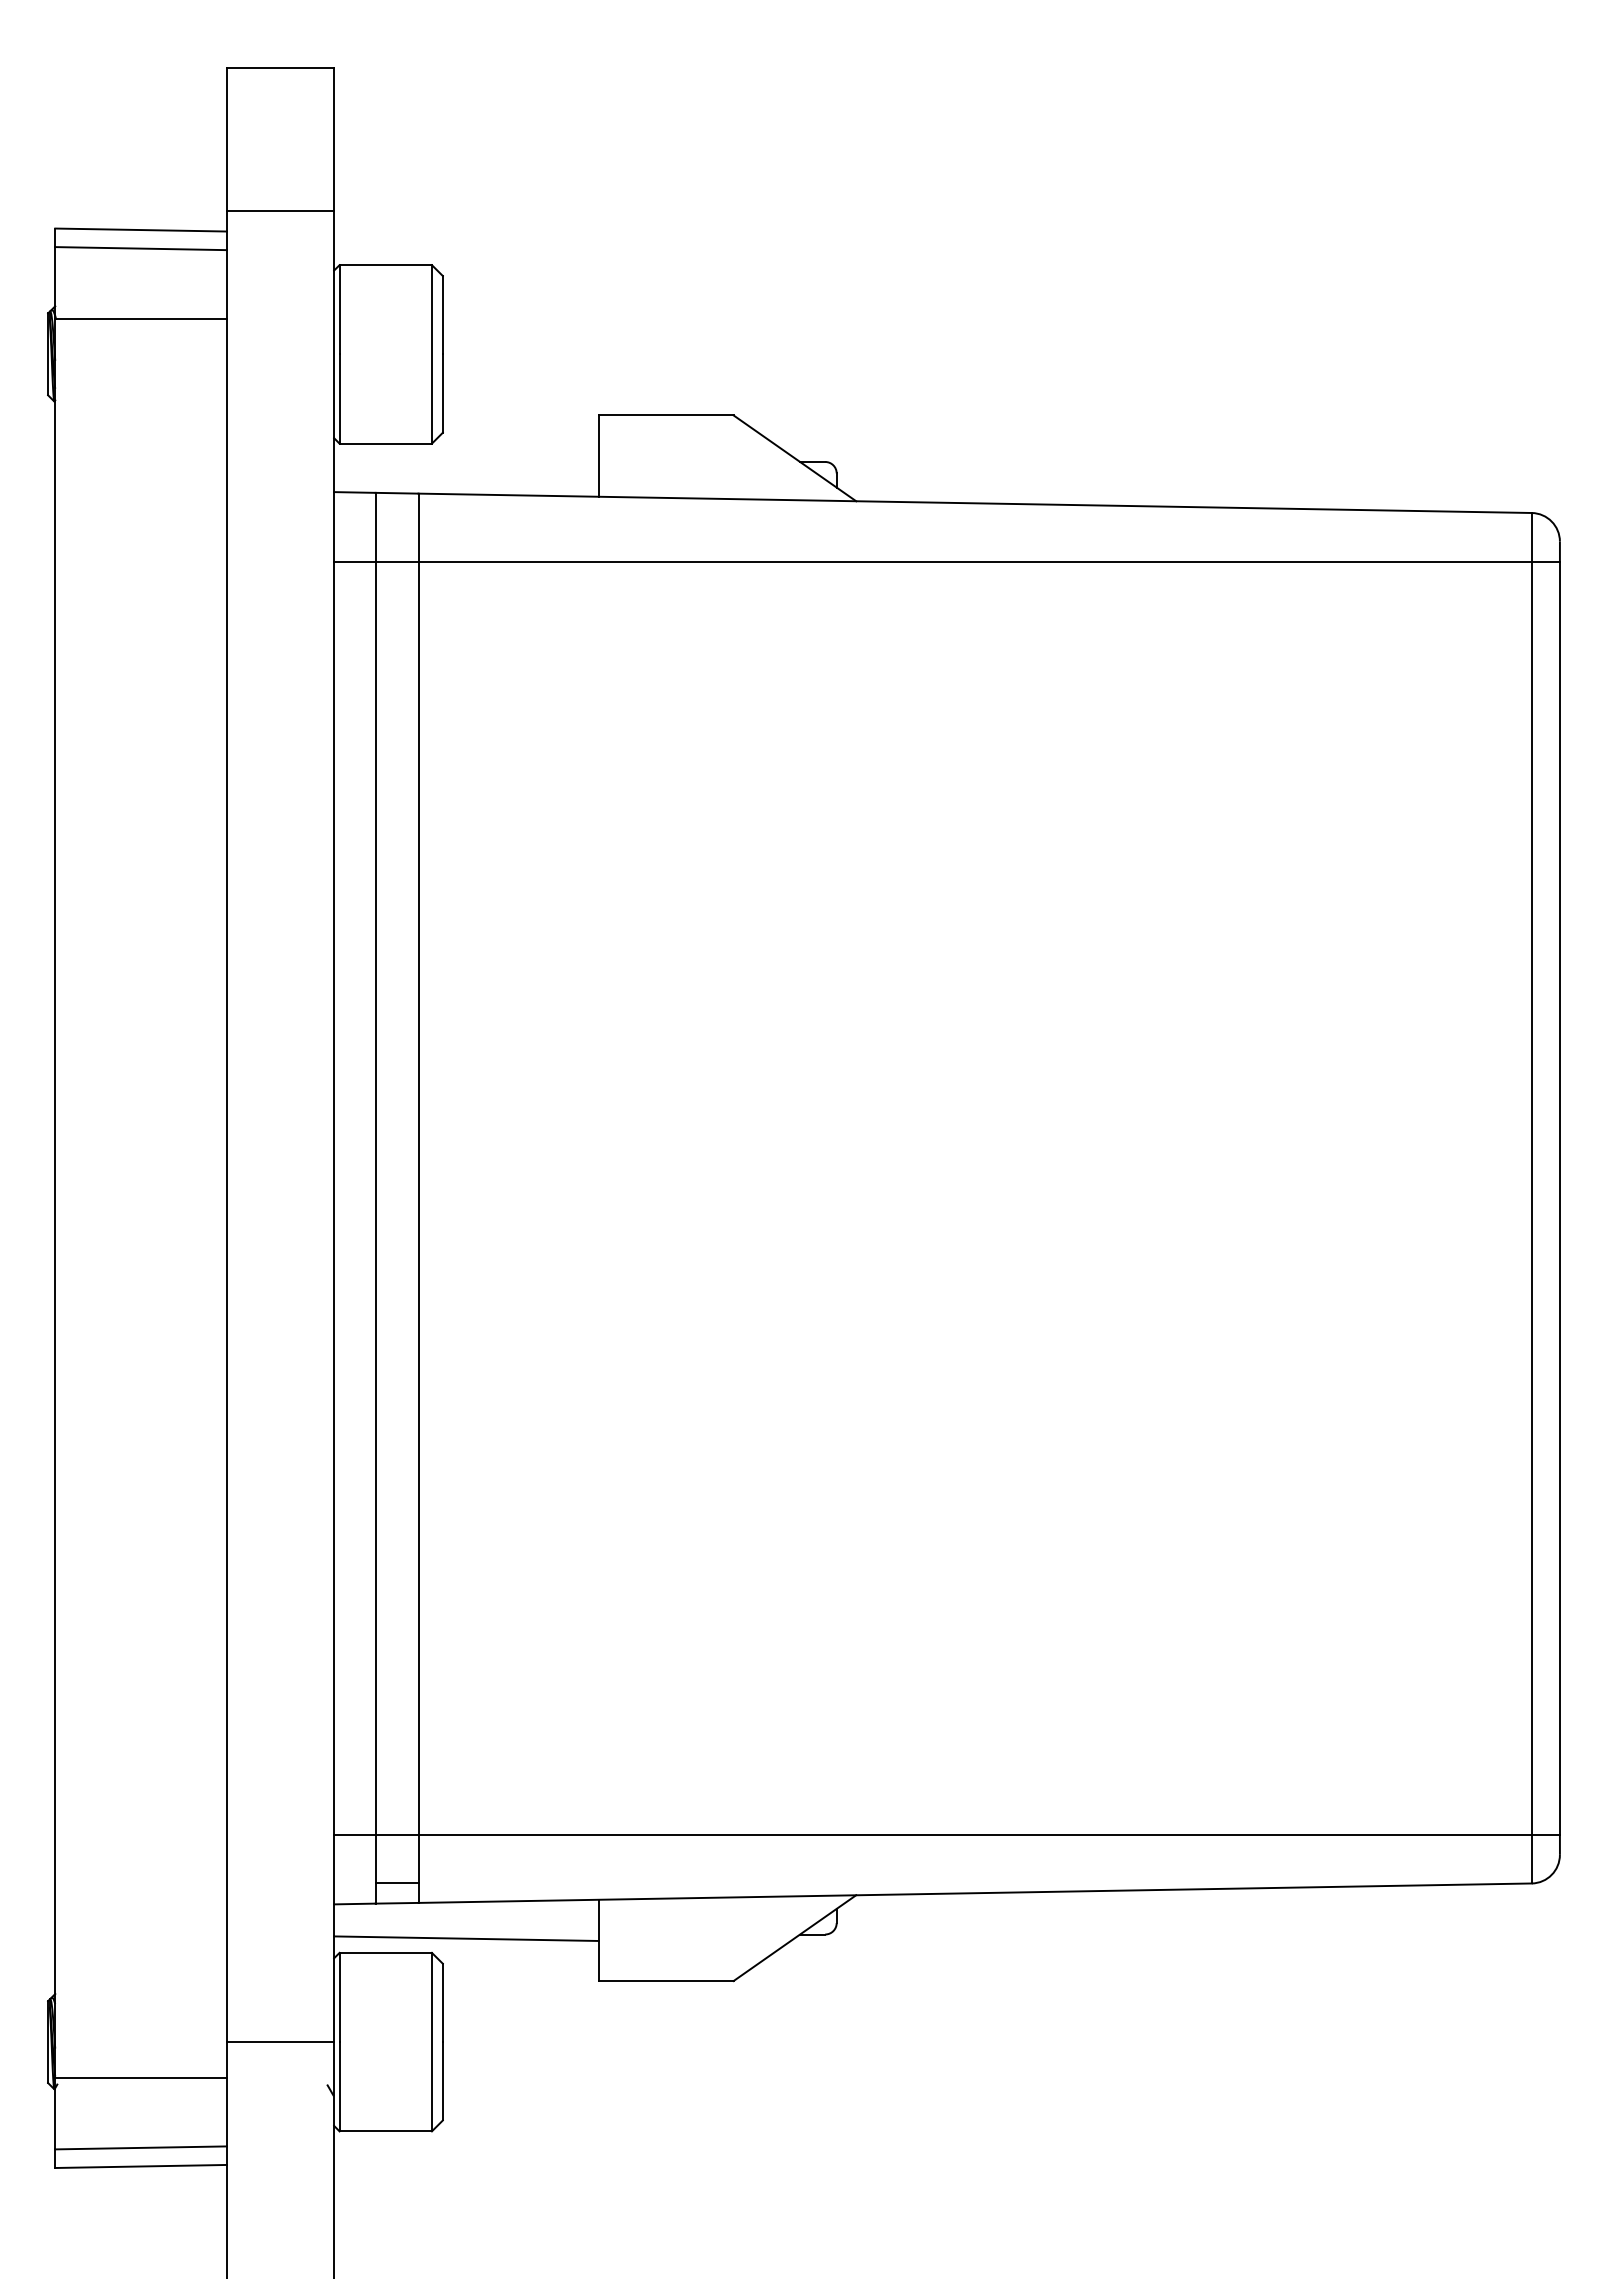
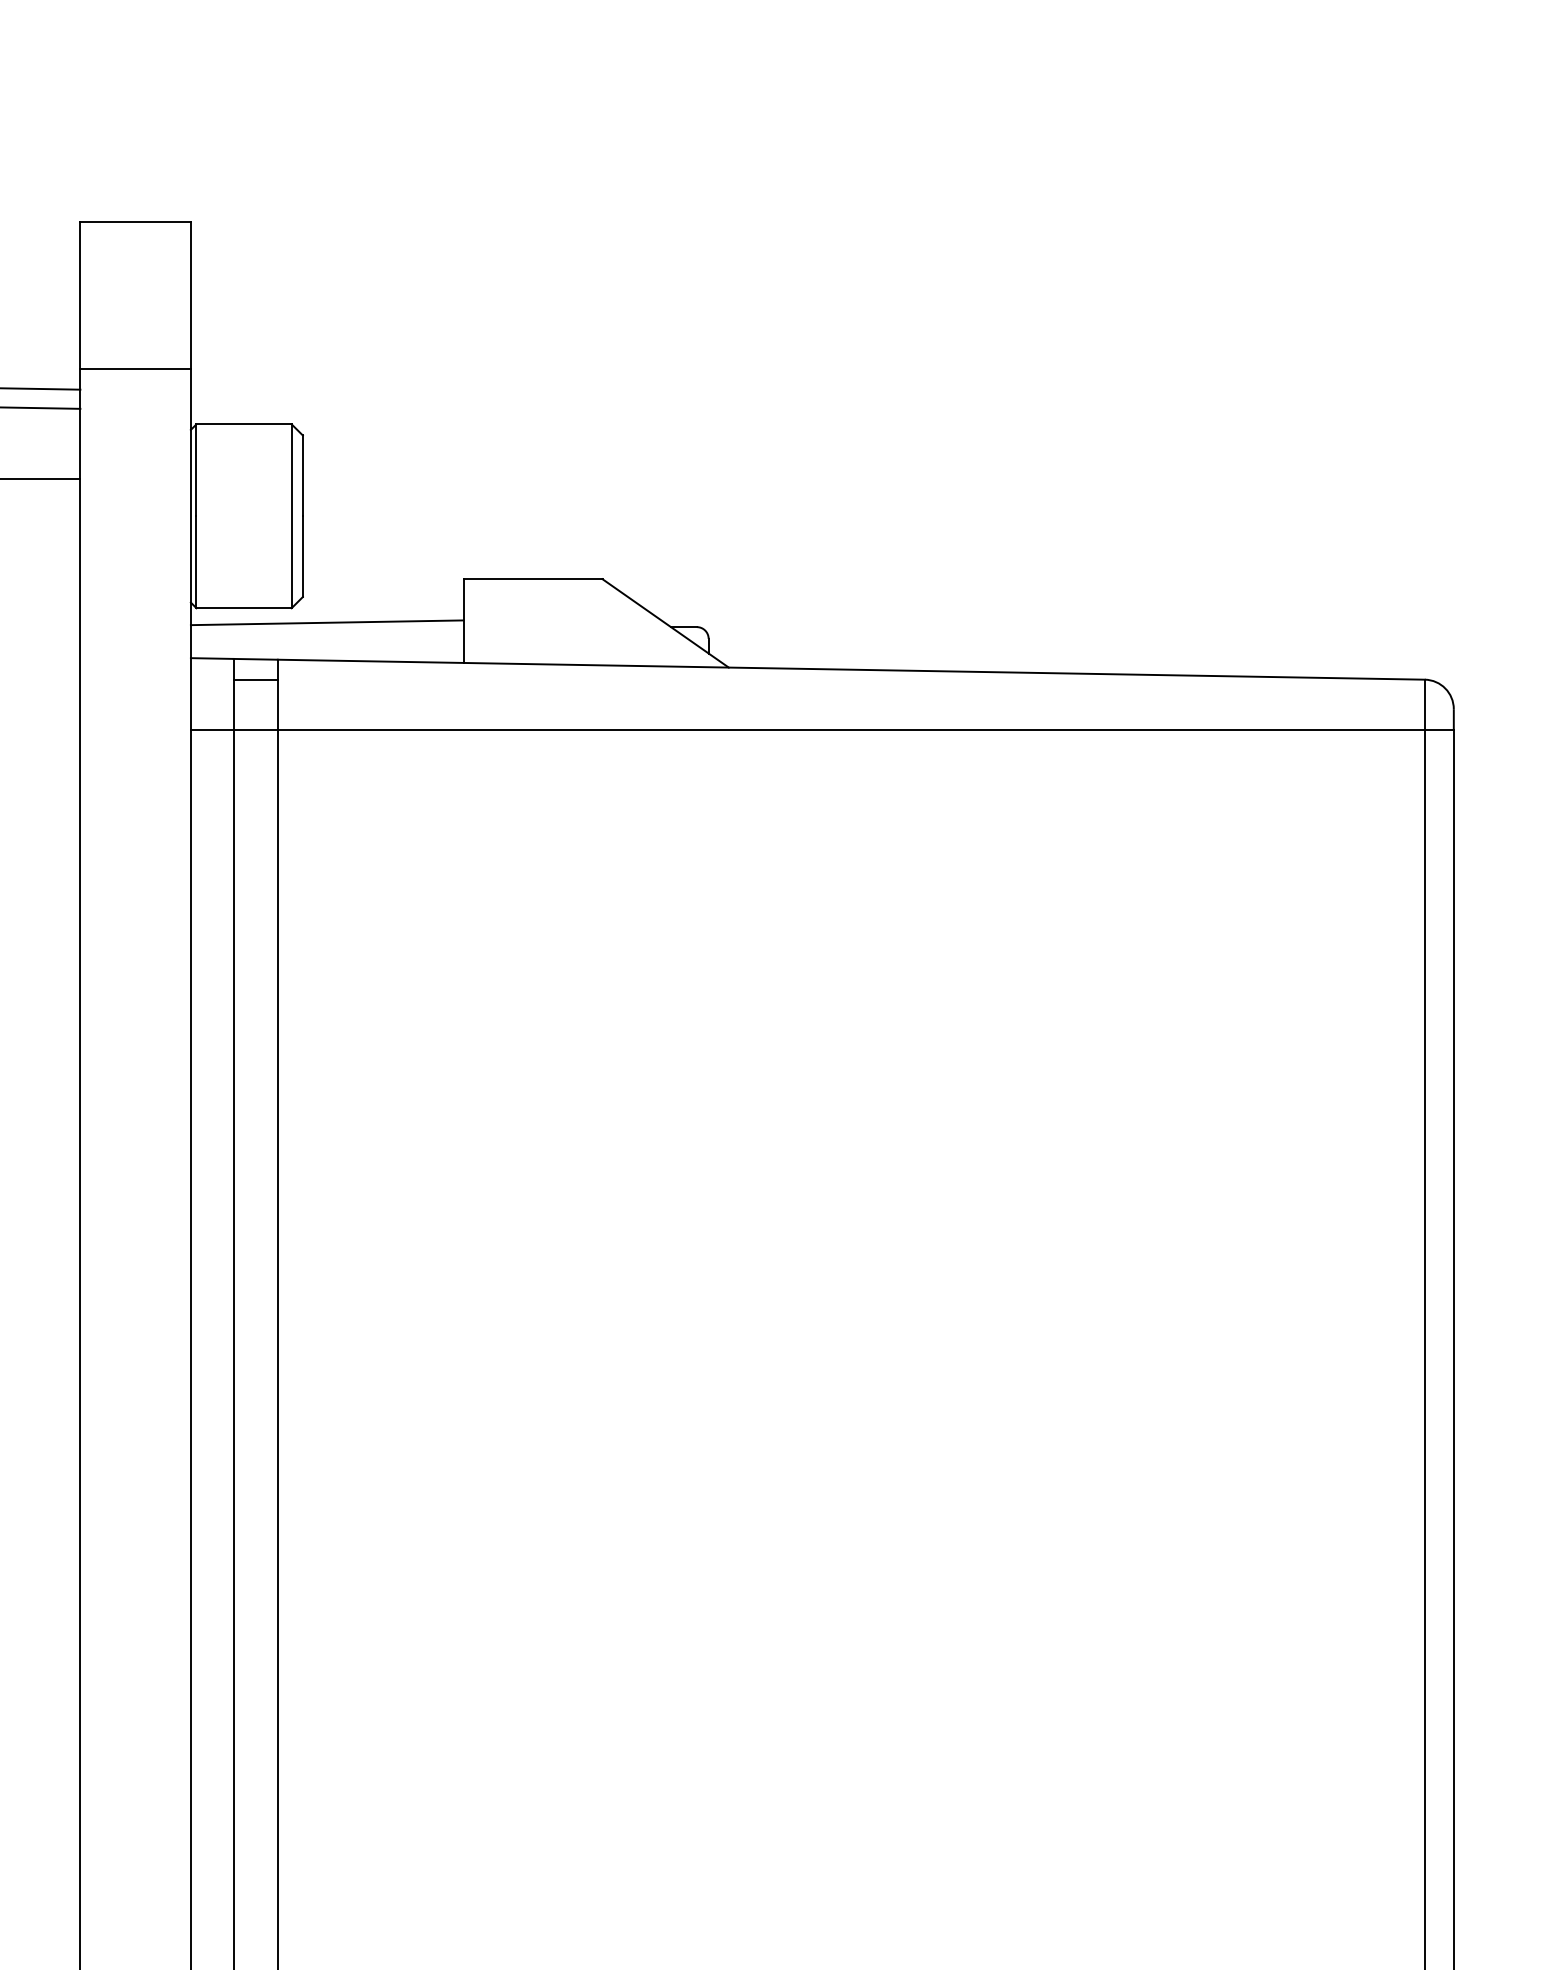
line: (466, 457) -> (327, 622), added
line: (396, 513) -> (255, 680), added

